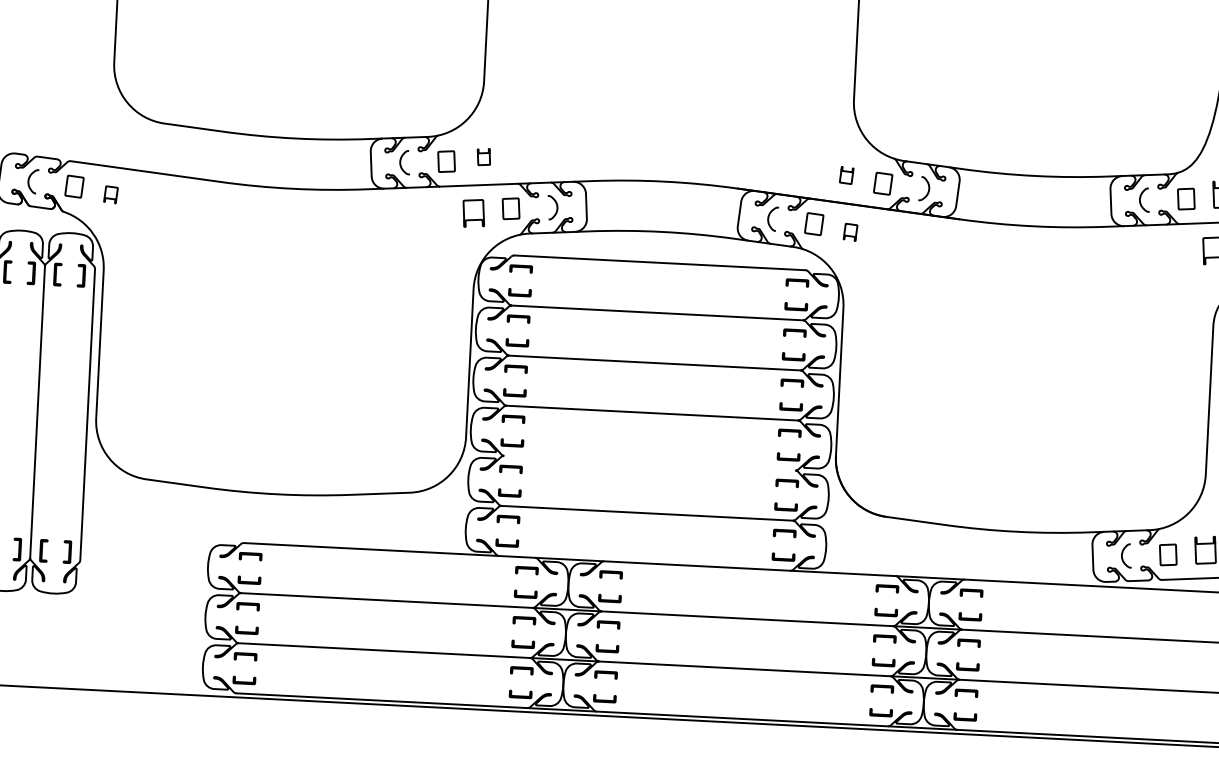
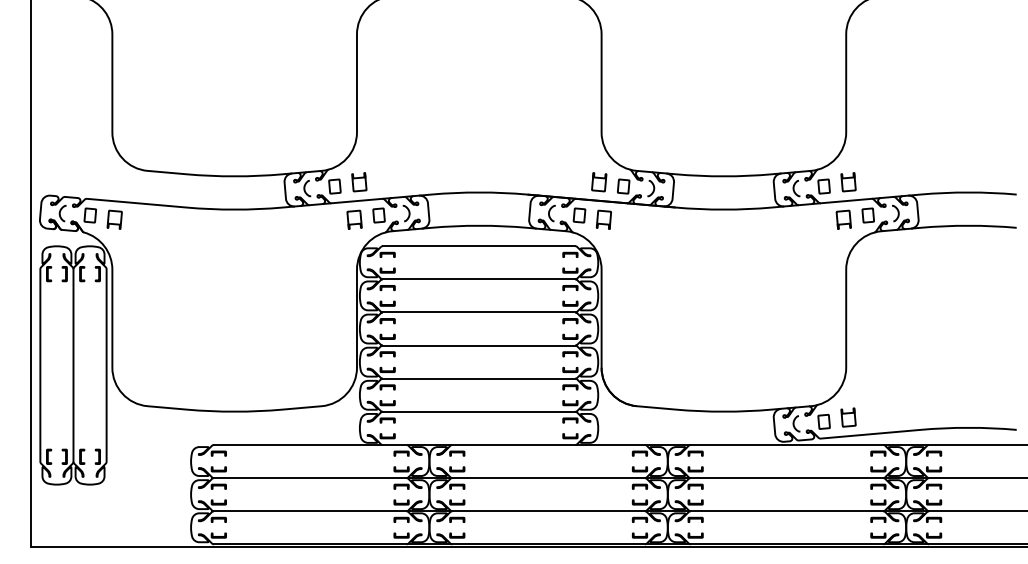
part: (484, 157) -> (359, 182), size x1.67
part: (846, 175) -> (599, 182), size x1.67
part: (110, 194) -> (114, 219), size x1.67
part: (850, 231) -> (603, 219), size x1.67
line: (648, 462) -> (478, 378), added

